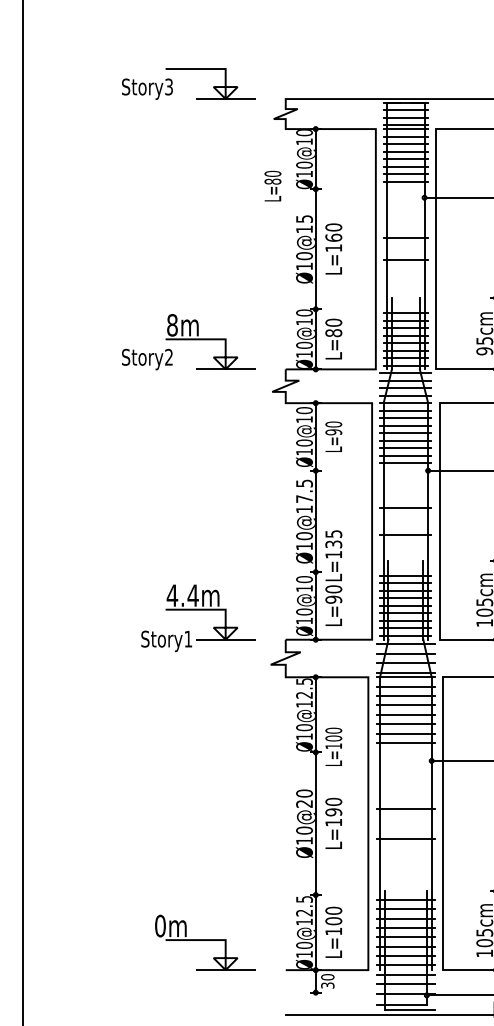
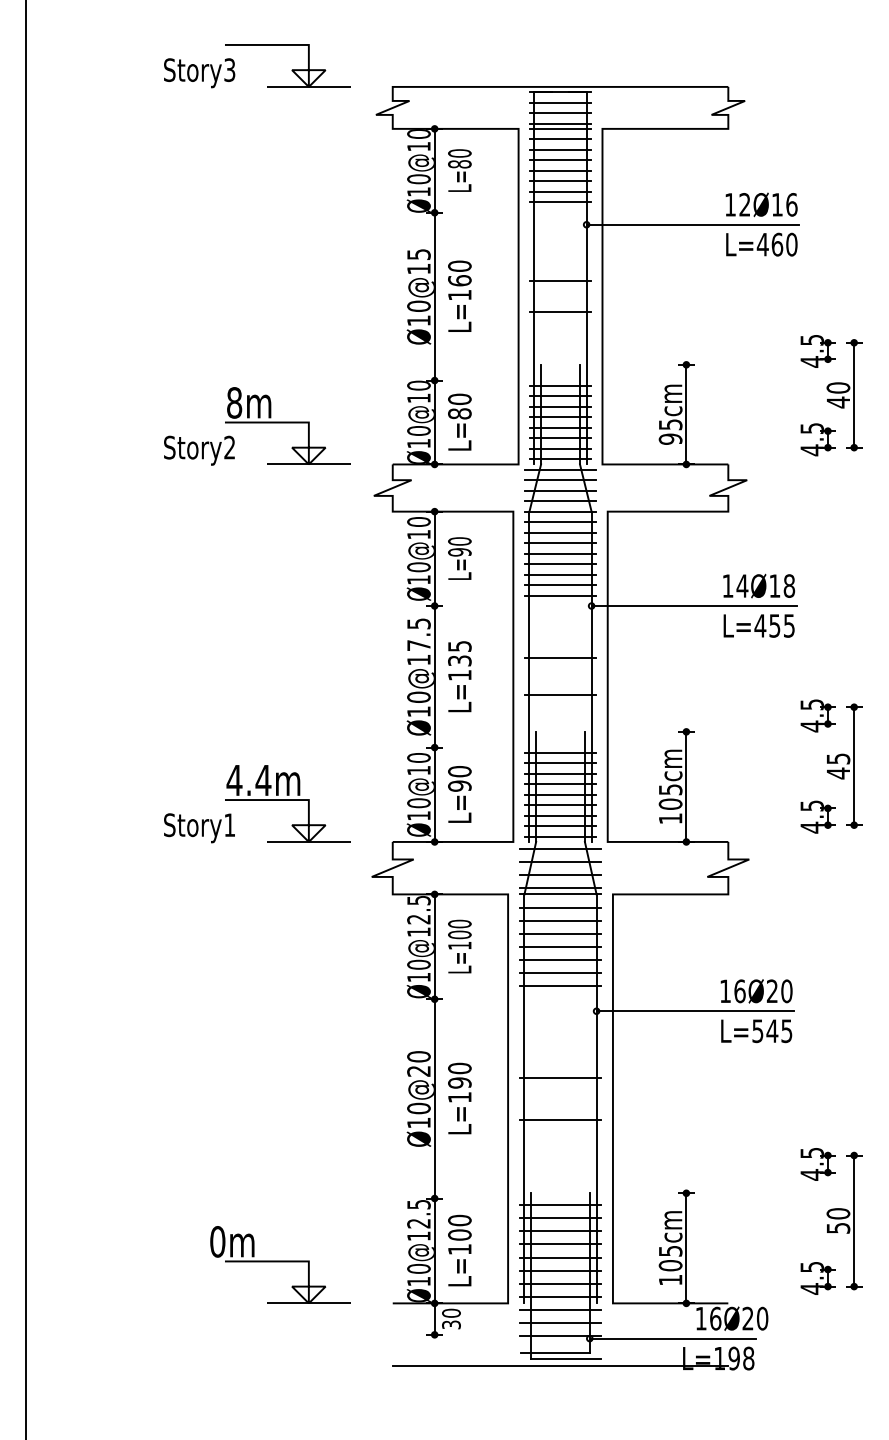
text: (272, 186) -> (459, 170), moved
text: (333, 555) -> (459, 676), moved
text: (166, 641) -> (199, 828), moved
text: (333, 746) -> (459, 946), moved

